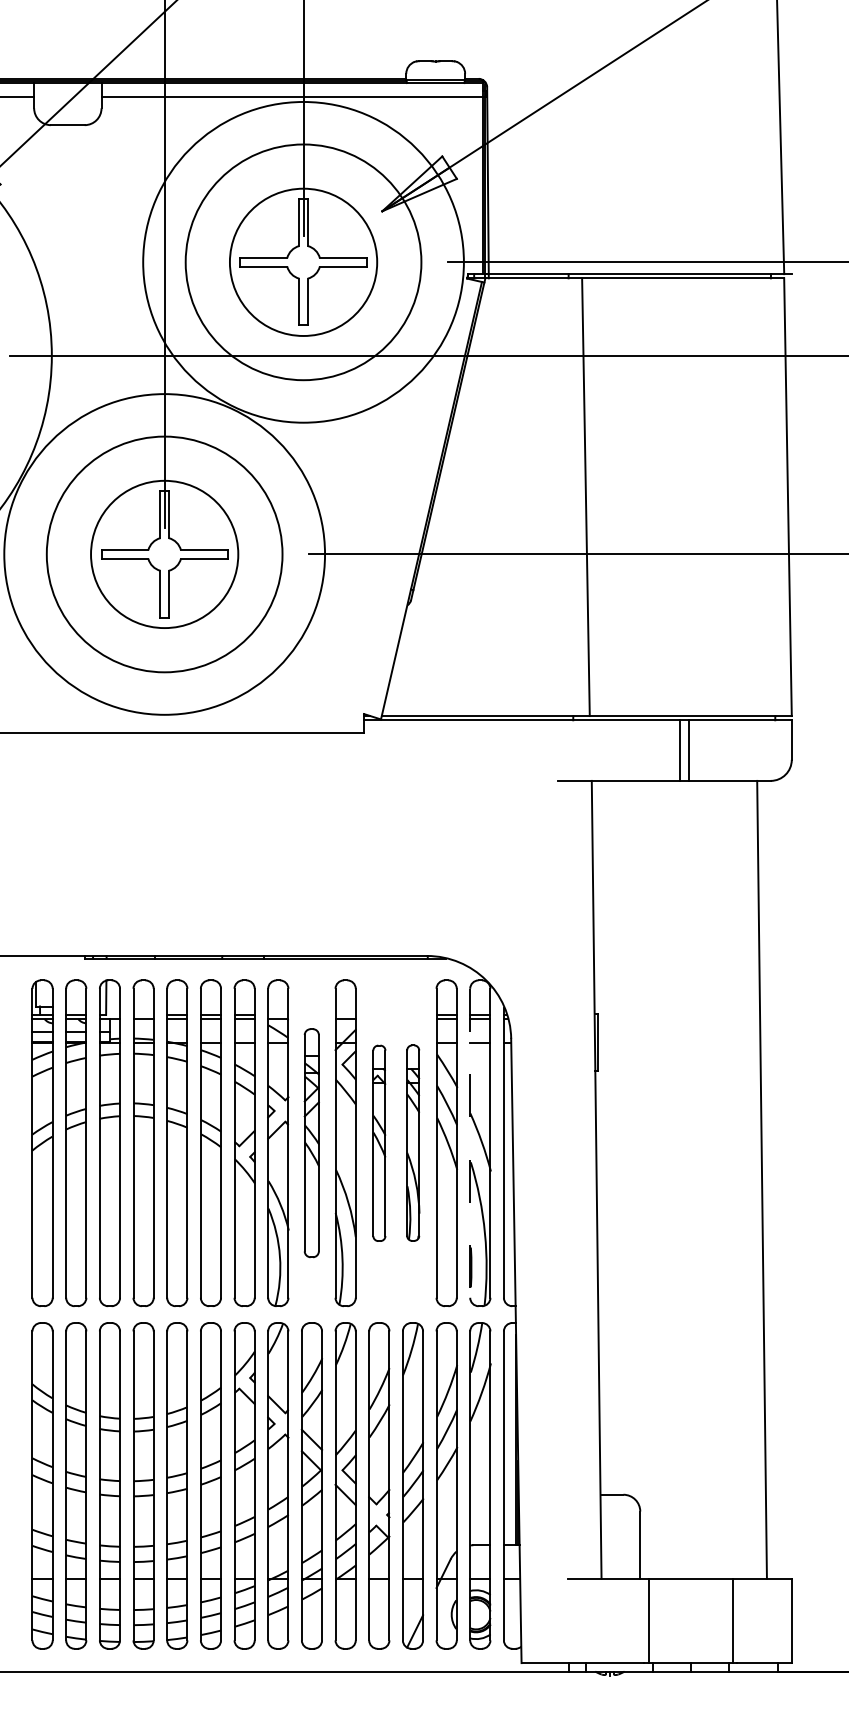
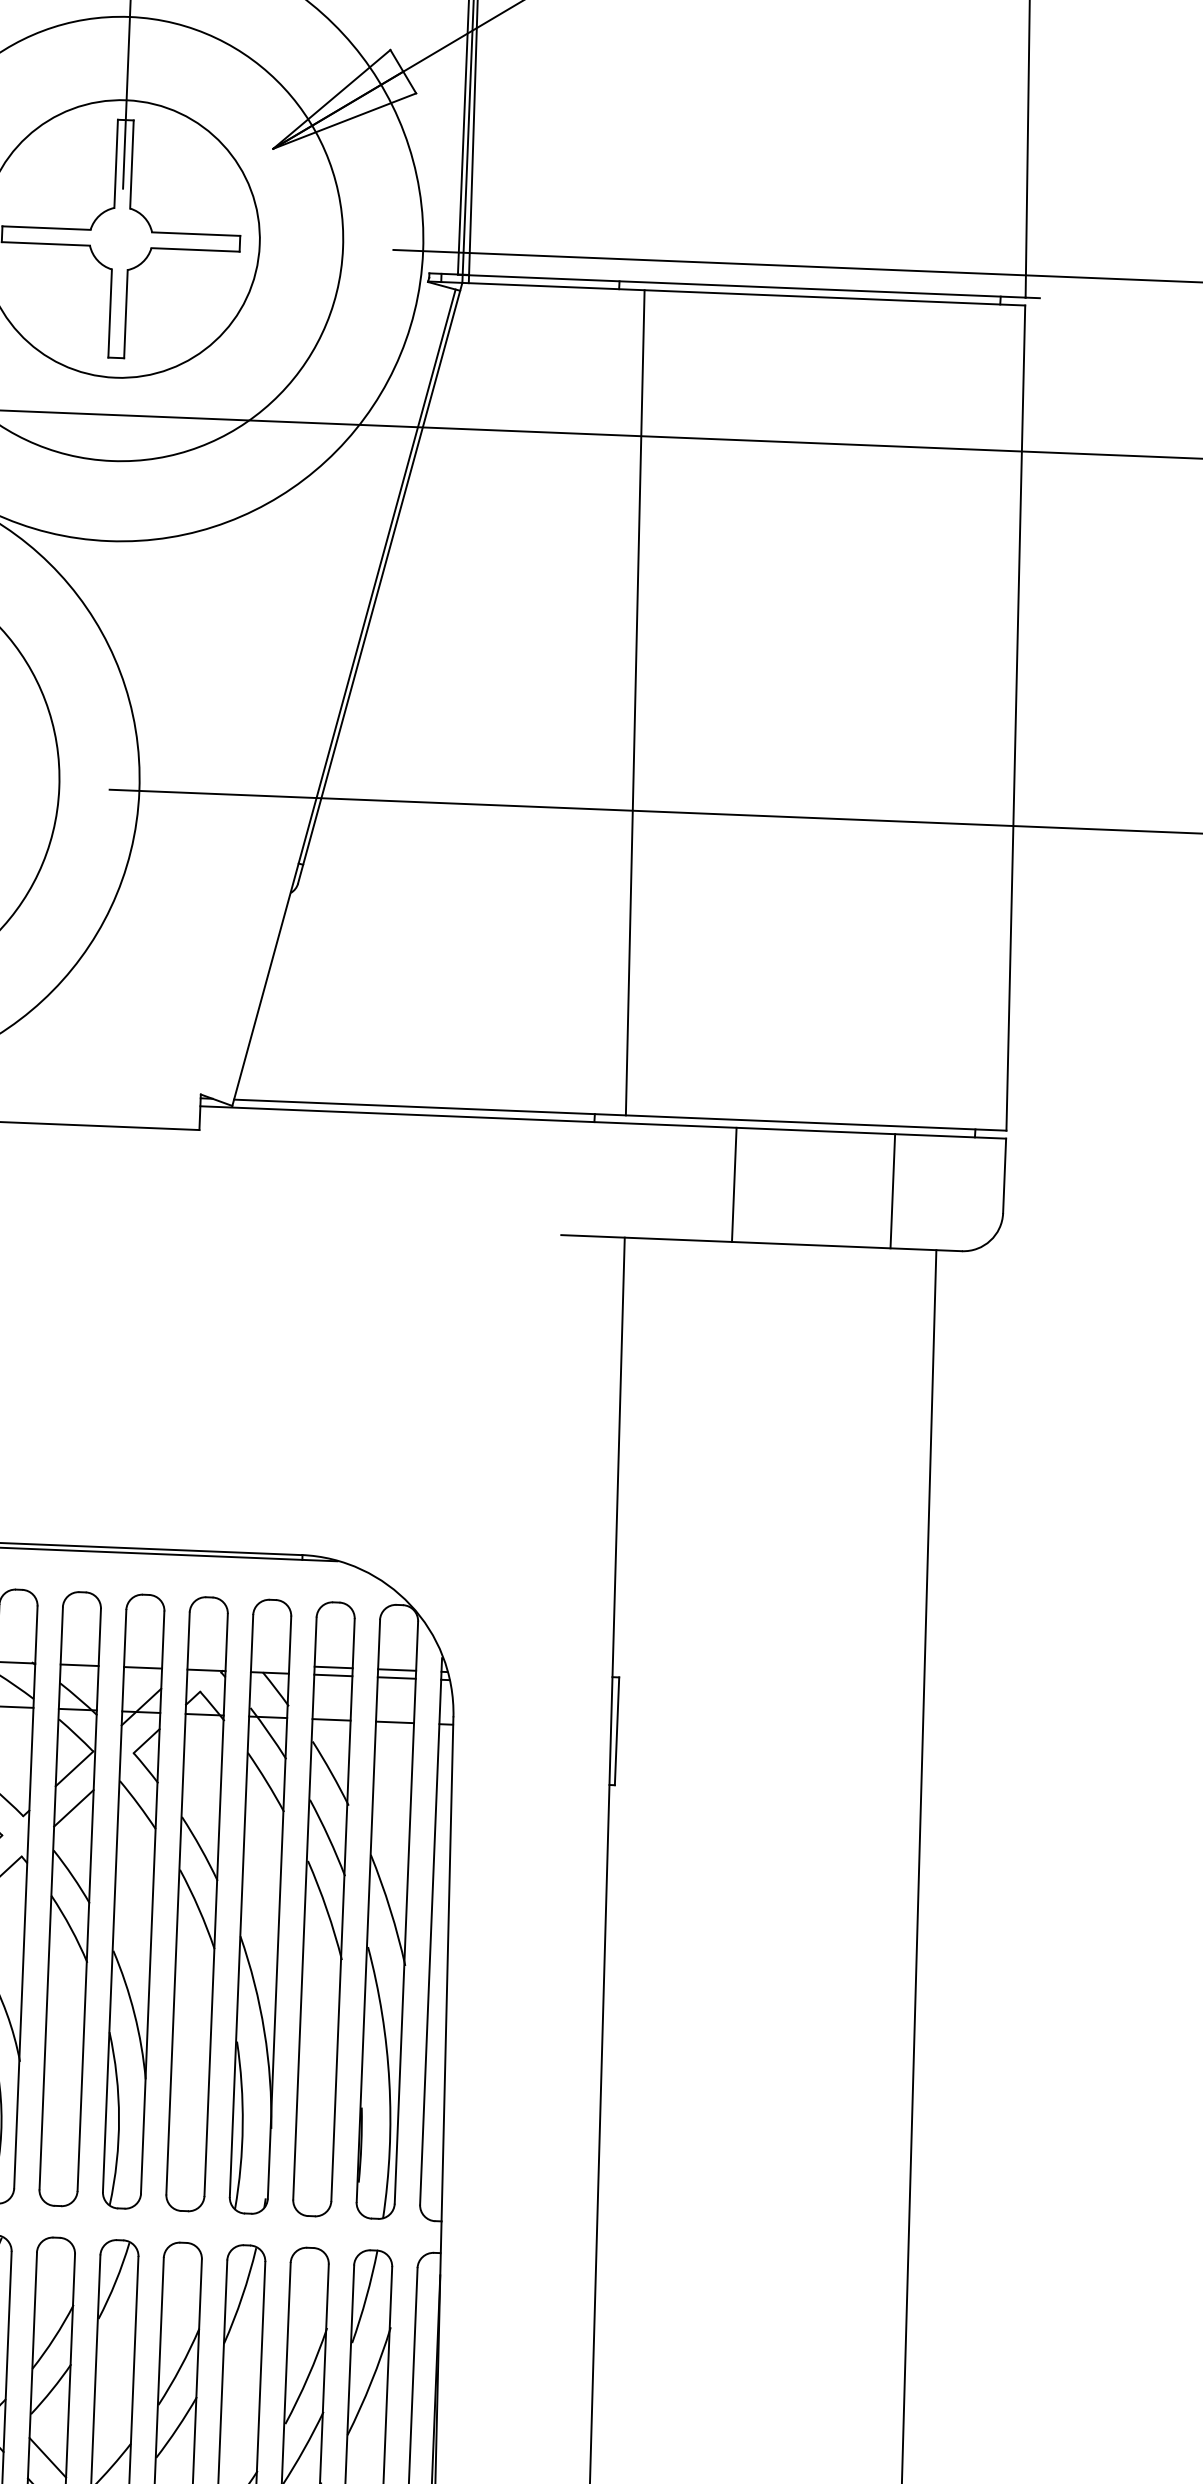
line: (679, 750) -> (733, 1184), moved
line: (688, 750) -> (892, 1191), moved
part: (311, 1142) -> (69, 1897), size x1.43
part: (413, 1142) -> (261, 1905), size x1.67
part: (379, 1143) -> (197, 1904), size x1.67
line: (470, 1143) -> (368, 1911), dashed -> solid

